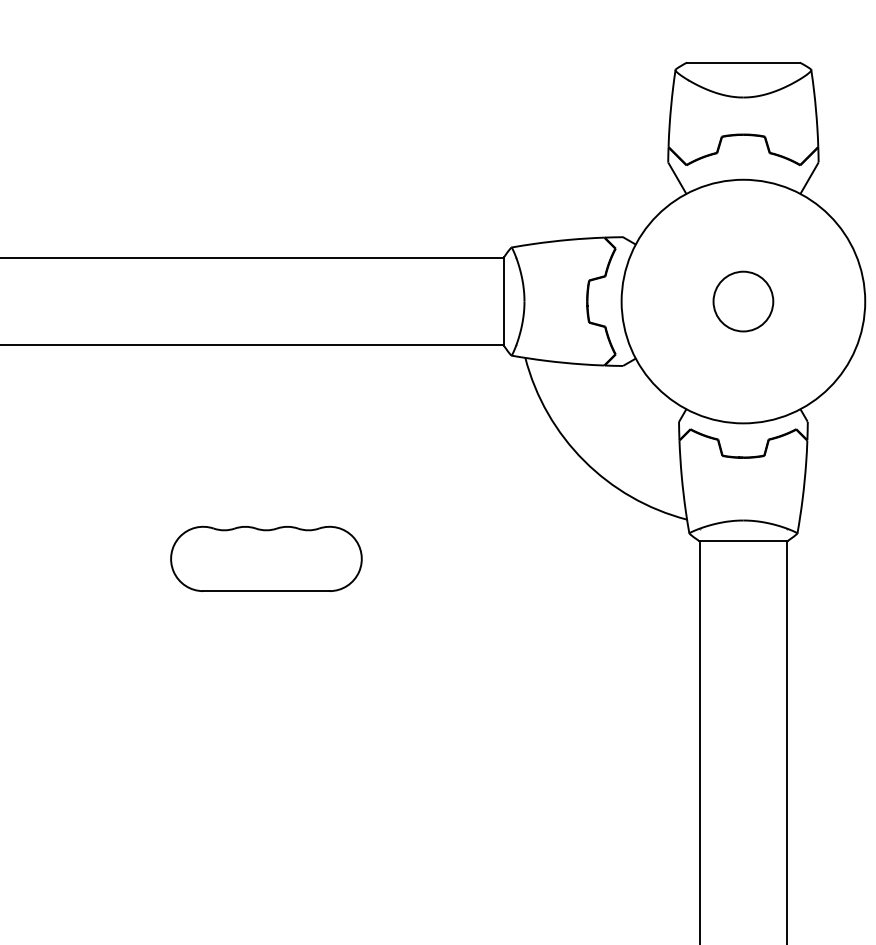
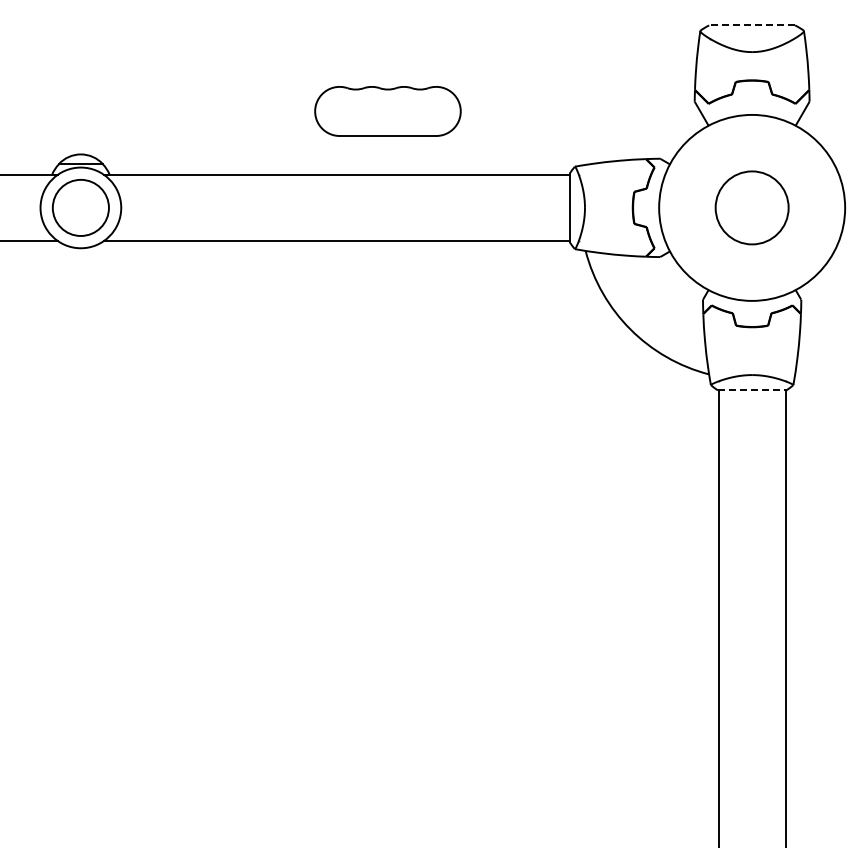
line: (743, 62) -> (752, 25), solid -> dashed
circle: (742, 301) -> (751, 207), size x1.6
line: (743, 540) -> (752, 390), solid -> dashed
part: (265, 559) -> (387, 111), moved

